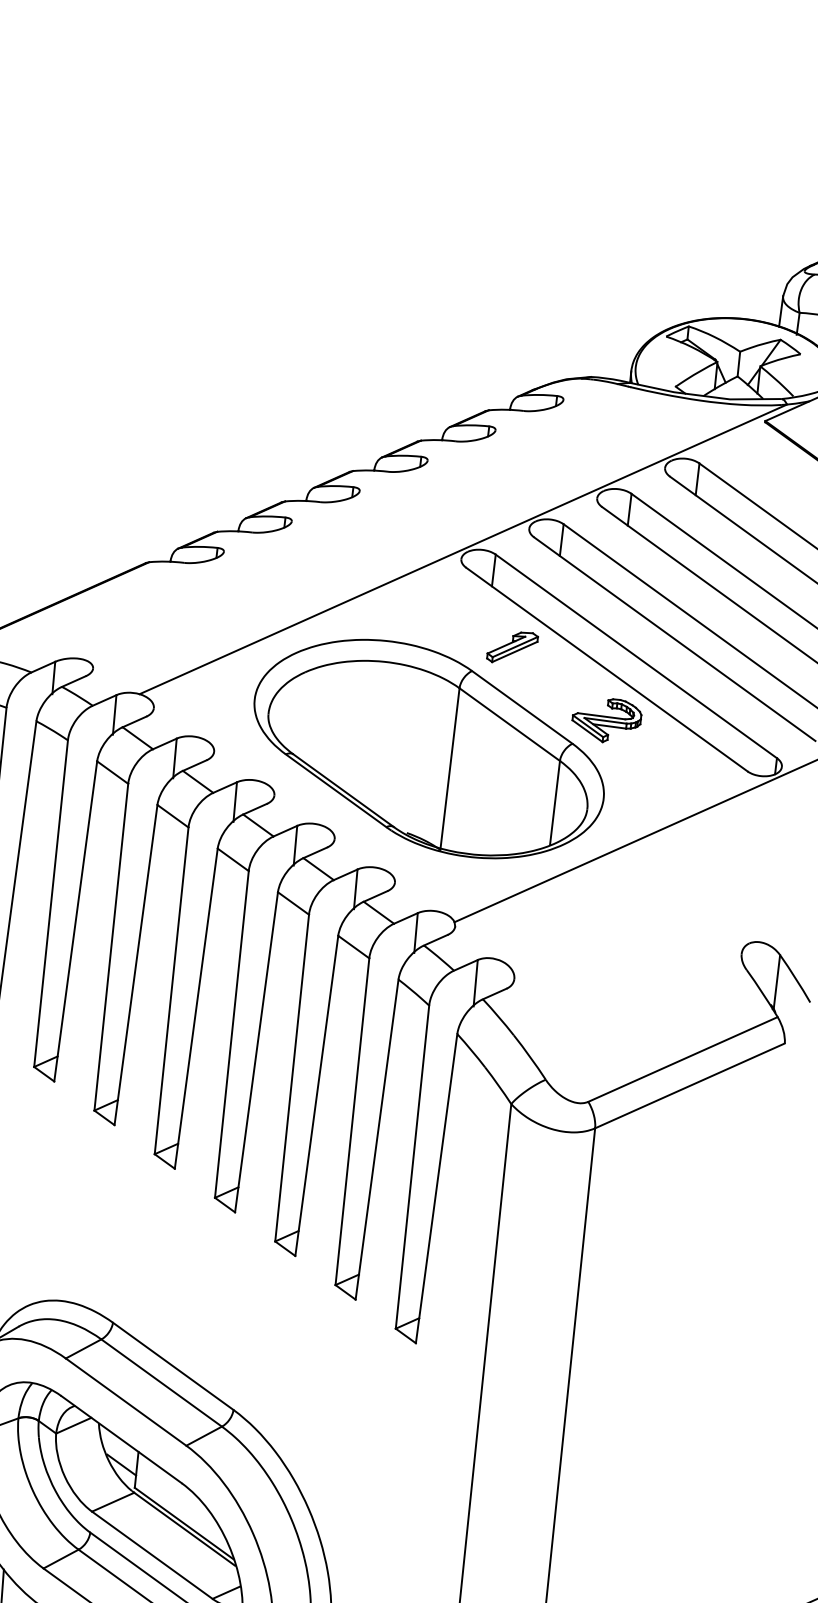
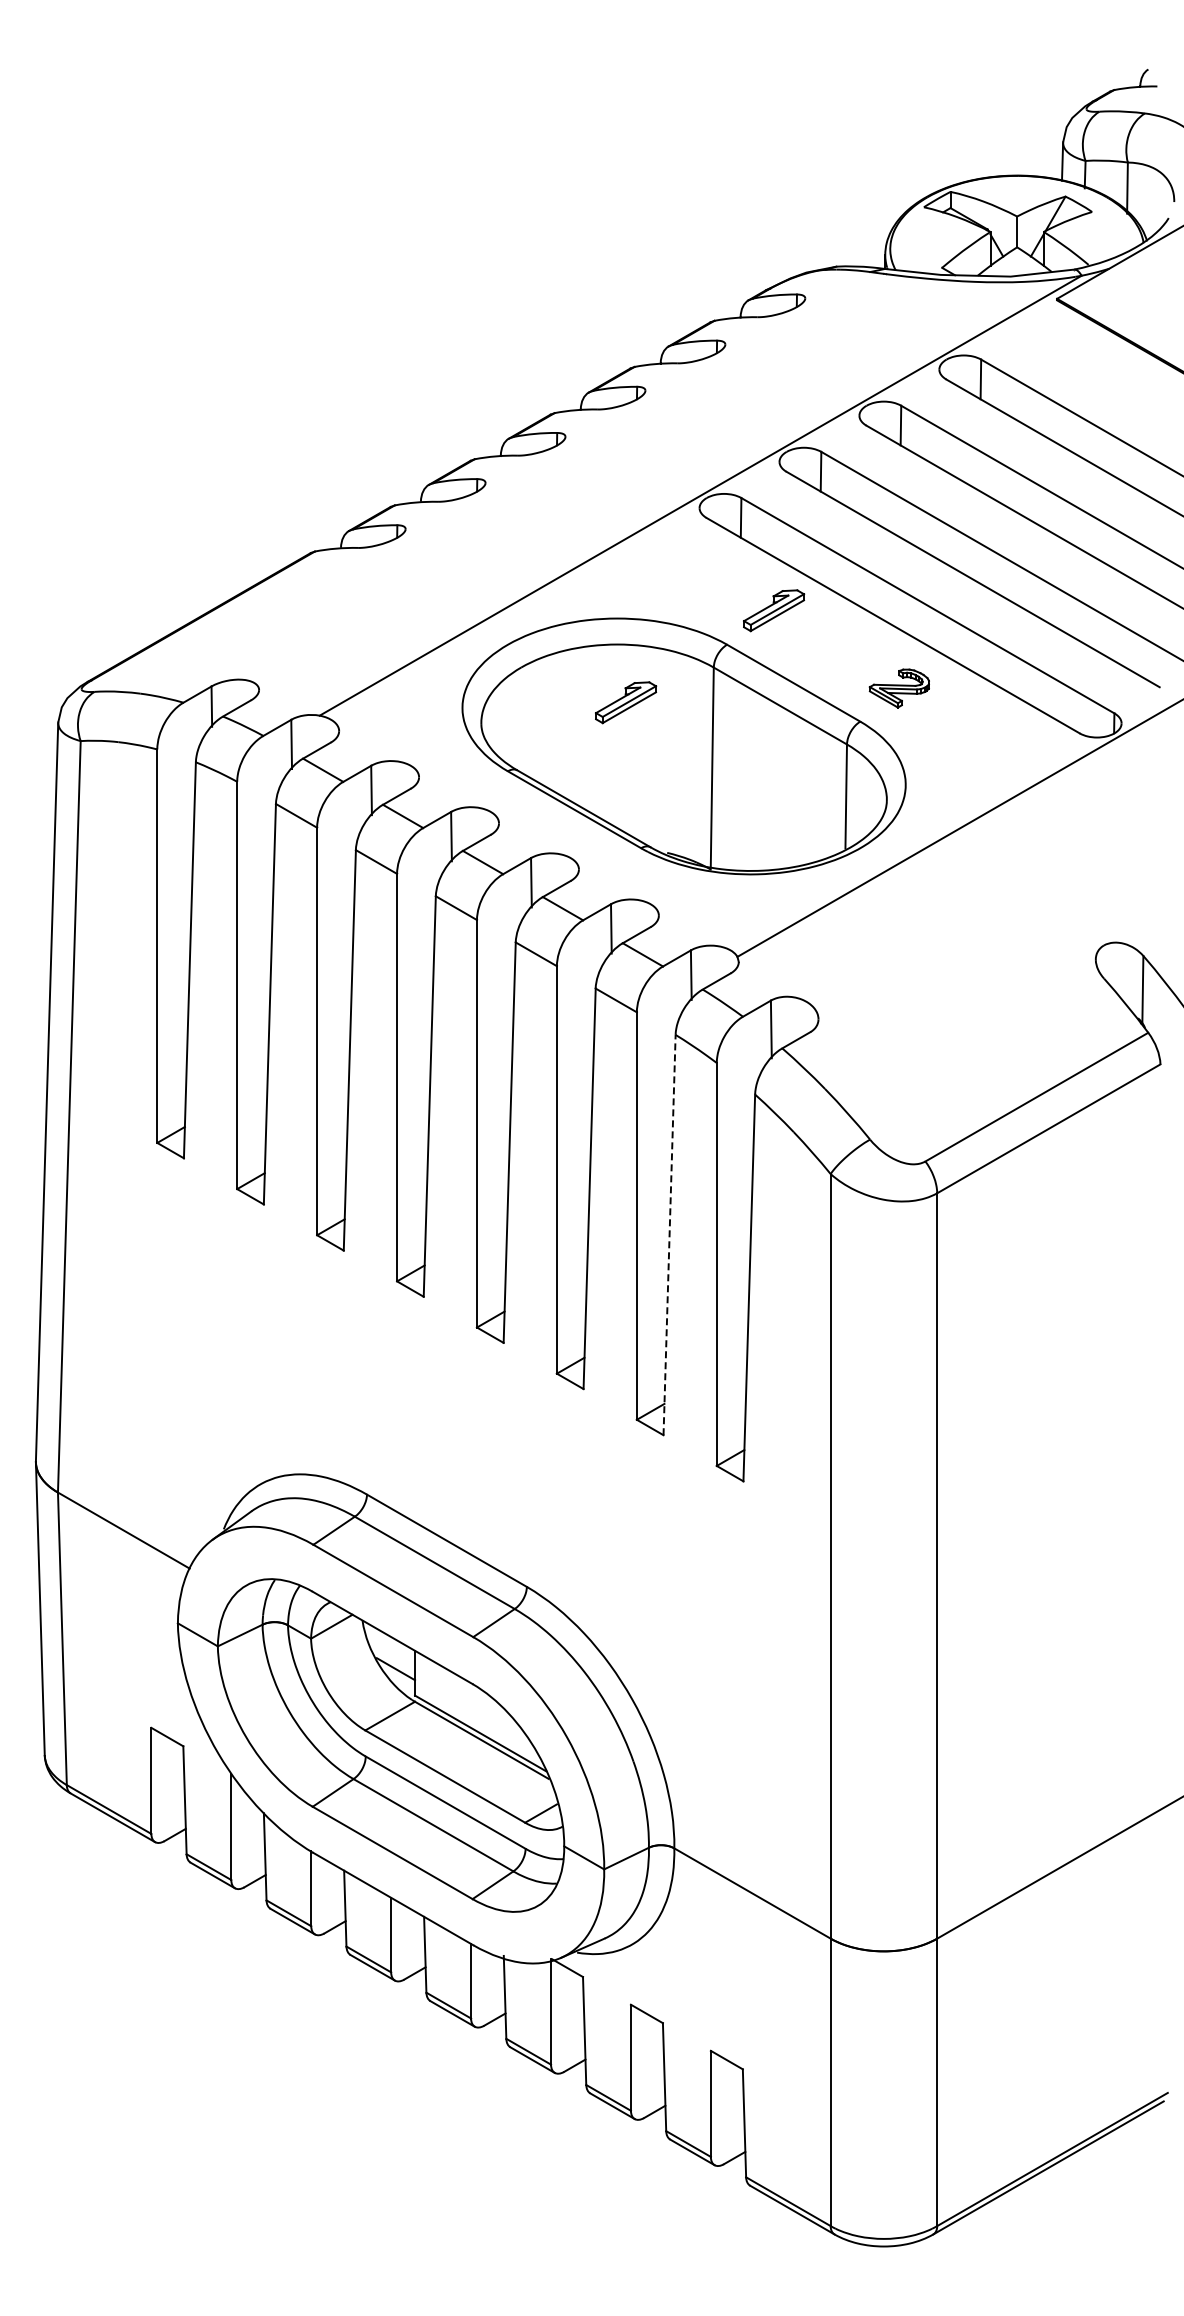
part: (386, 709) -> (626, 702), added
part: (606, 720) -> (899, 688), size x0.7
line: (377, 1139) -> (669, 1234), solid -> dashed

